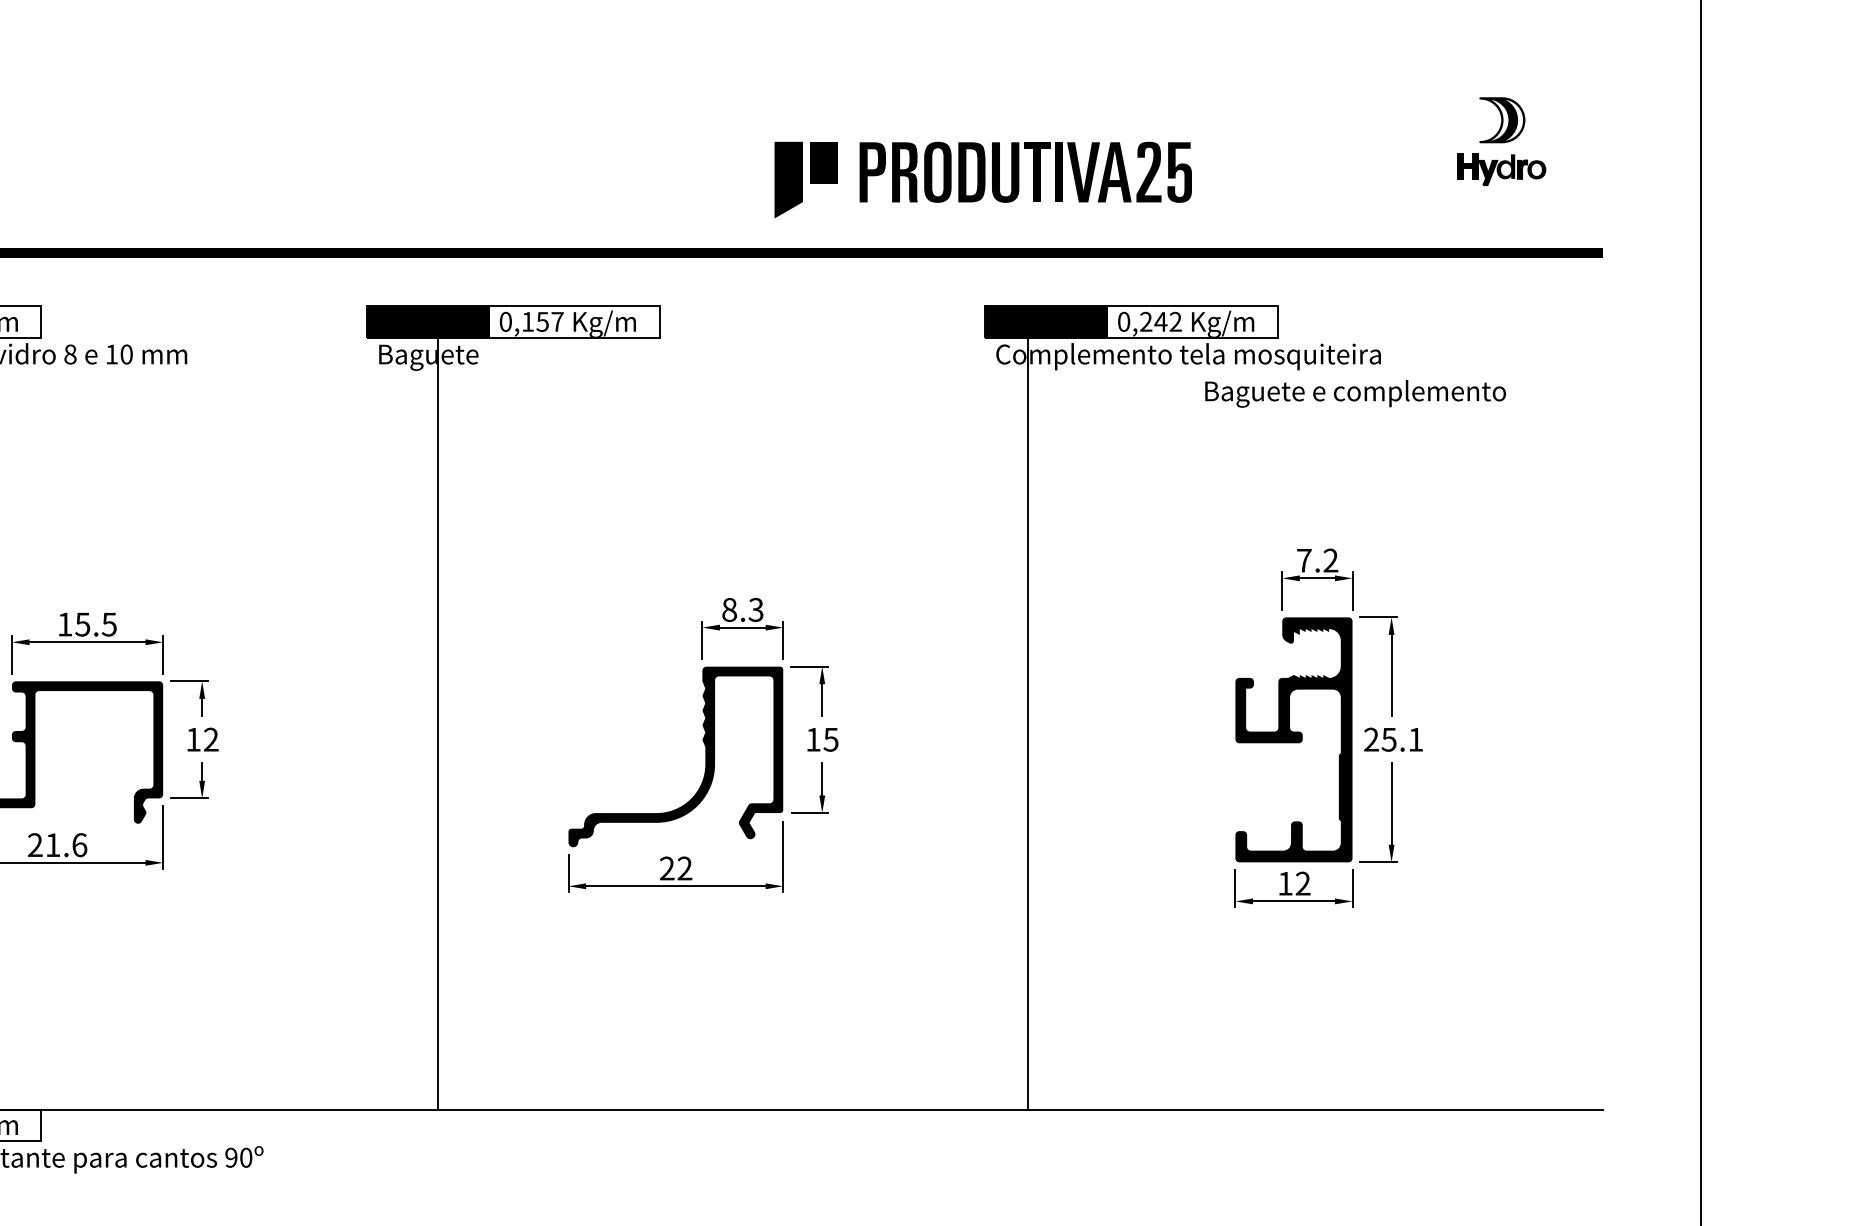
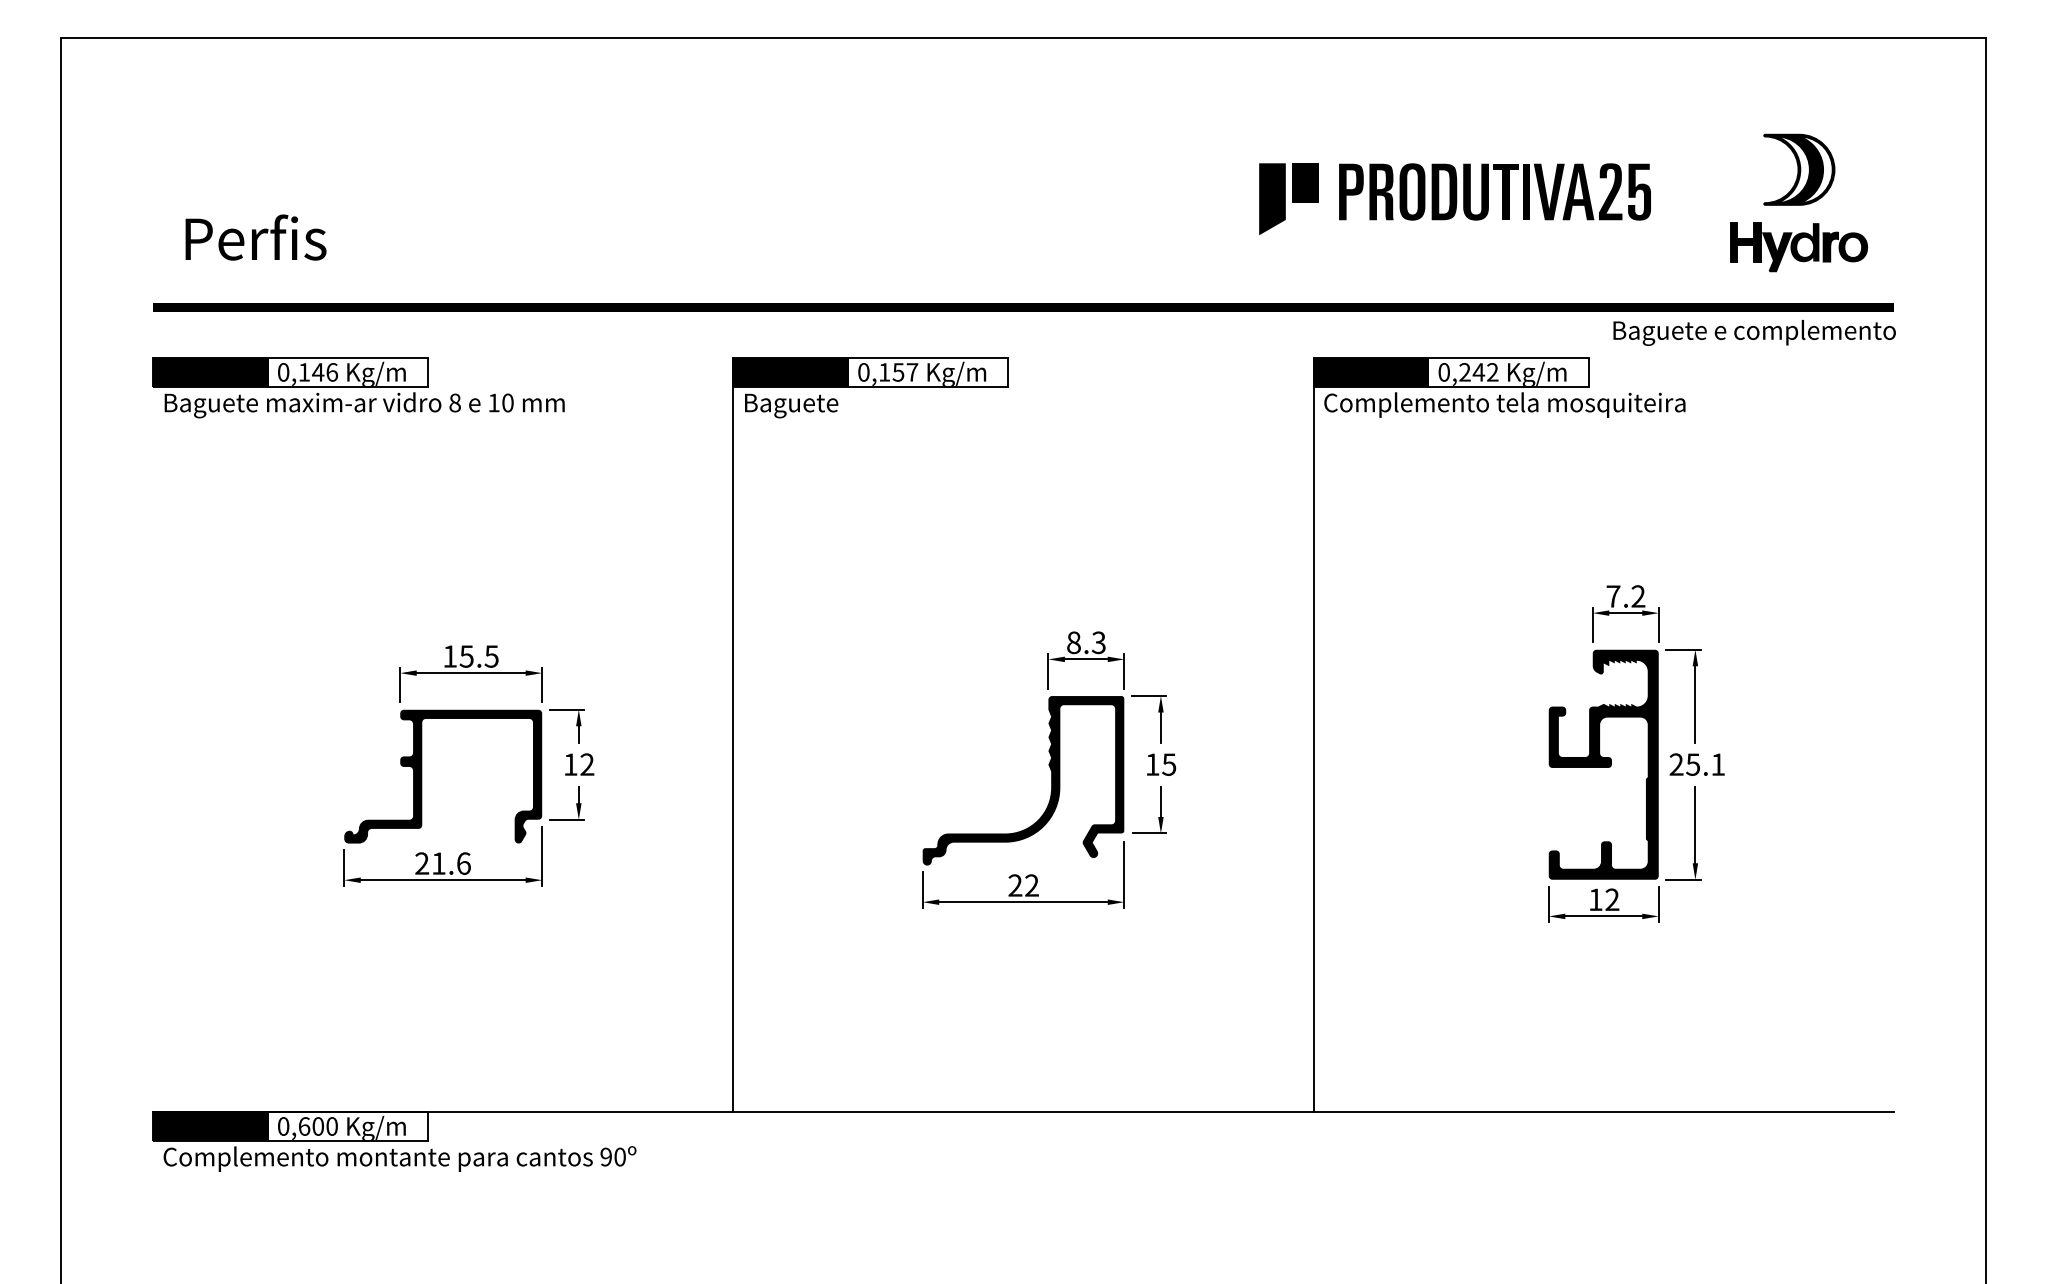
part: (1502, 140) -> (1799, 202), size x1.67
part: (982, 179) -> (1454, 198), moved
text: (1355, 393) -> (1754, 332), moved
line: (438, 707) -> (733, 734), moved
line: (1027, 707) -> (1313, 734), moved

